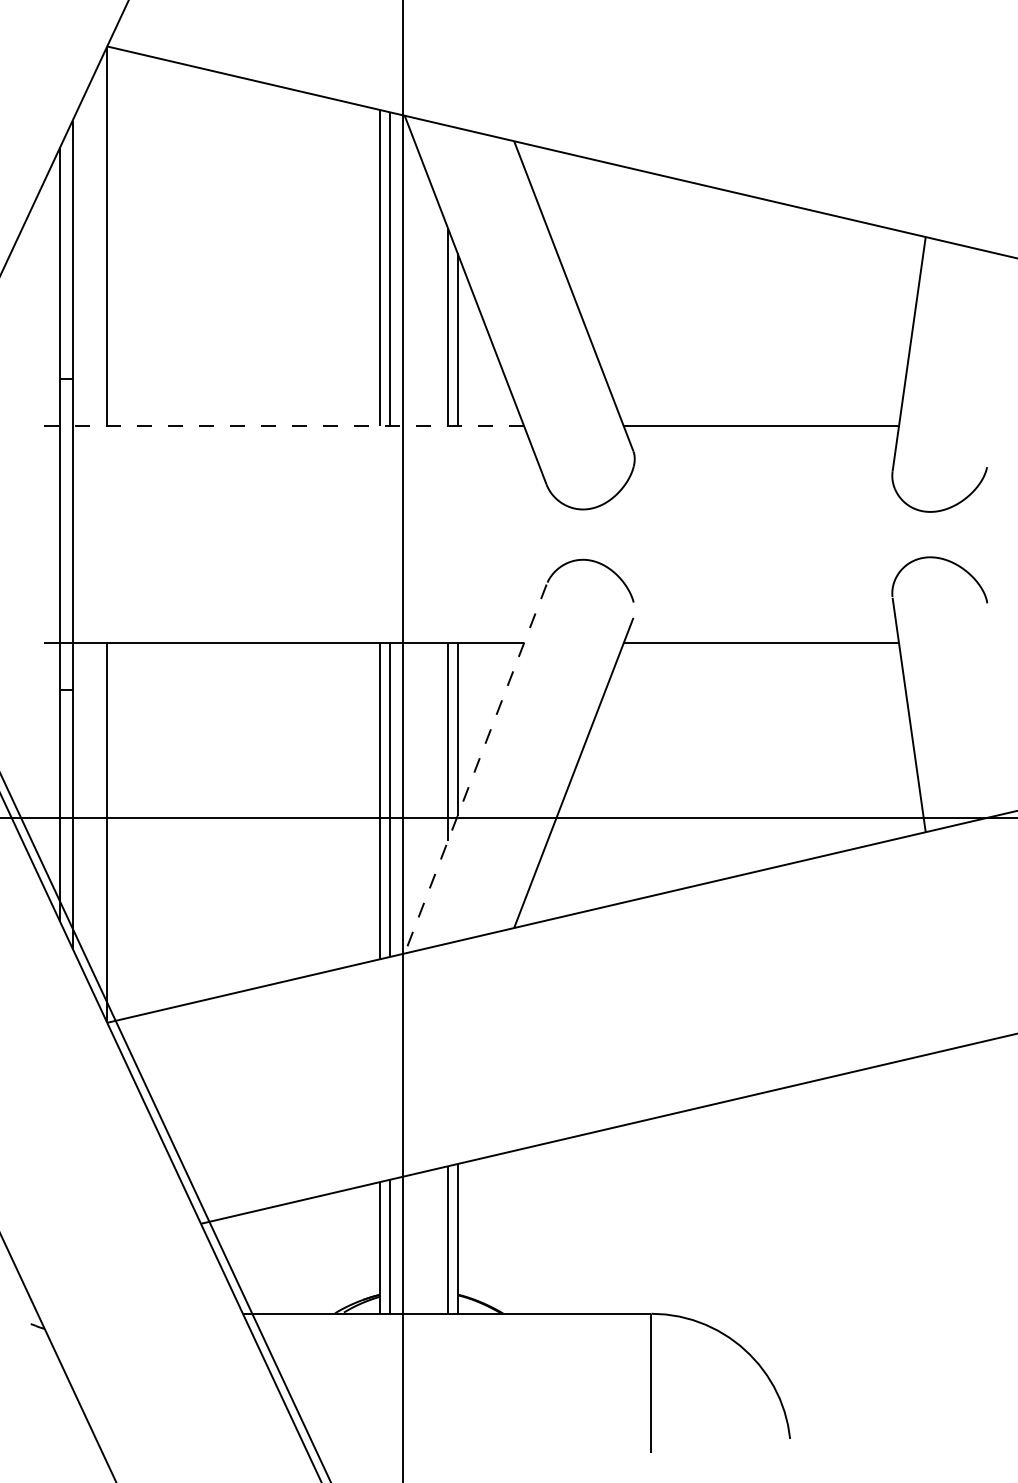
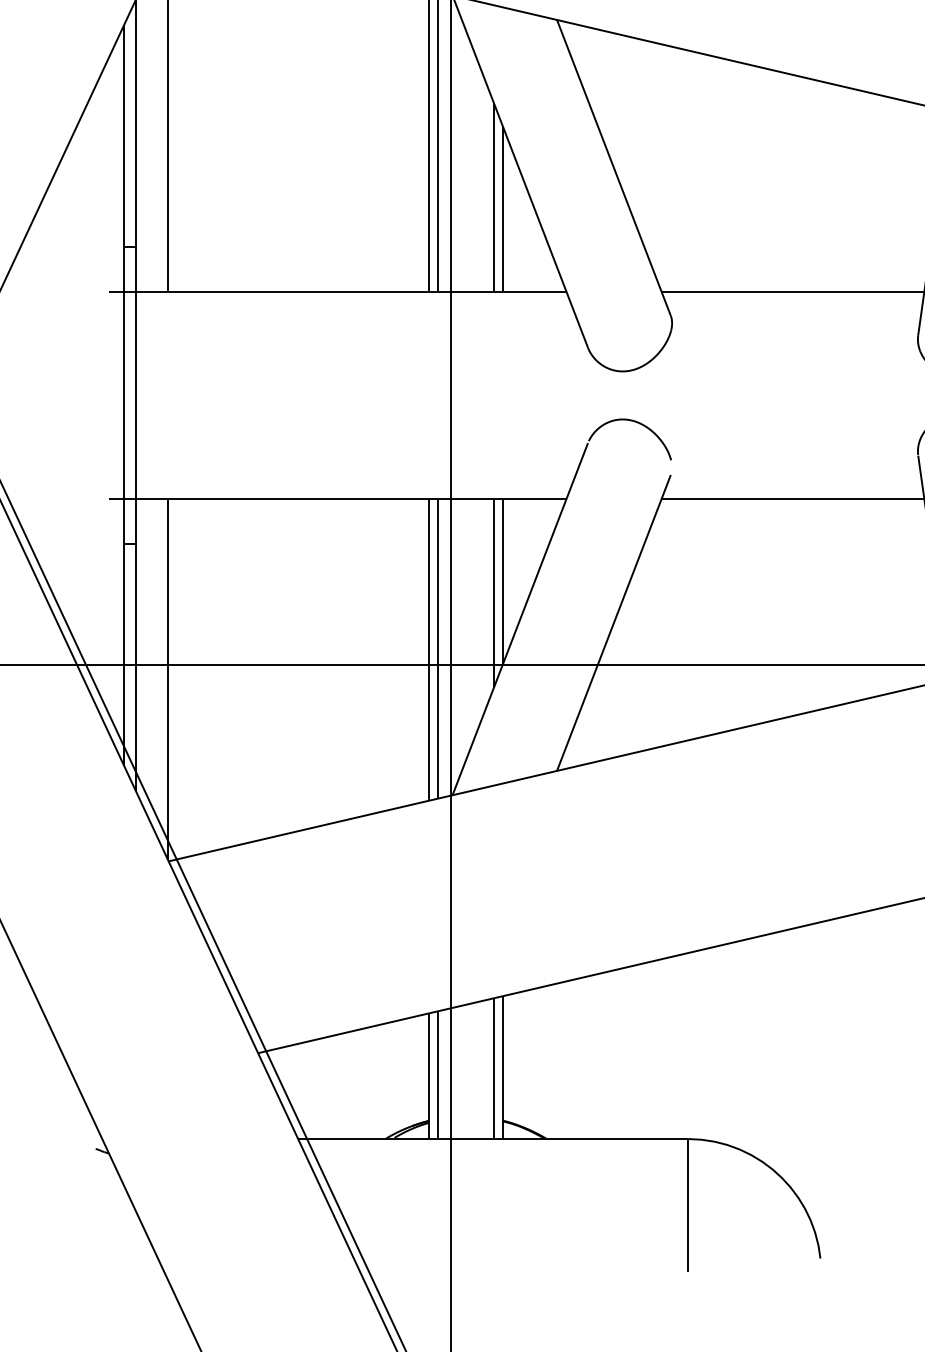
line: (284, 426) -> (337, 292), dashed -> solid
line: (475, 769) -> (520, 619), dashed -> solid

